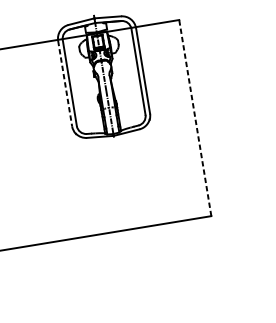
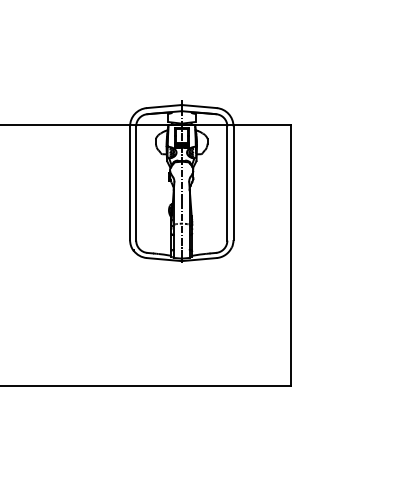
line: (65, 83) -> (130, 183), dashed -> solid
line: (195, 117) -> (291, 254), dashed -> solid

